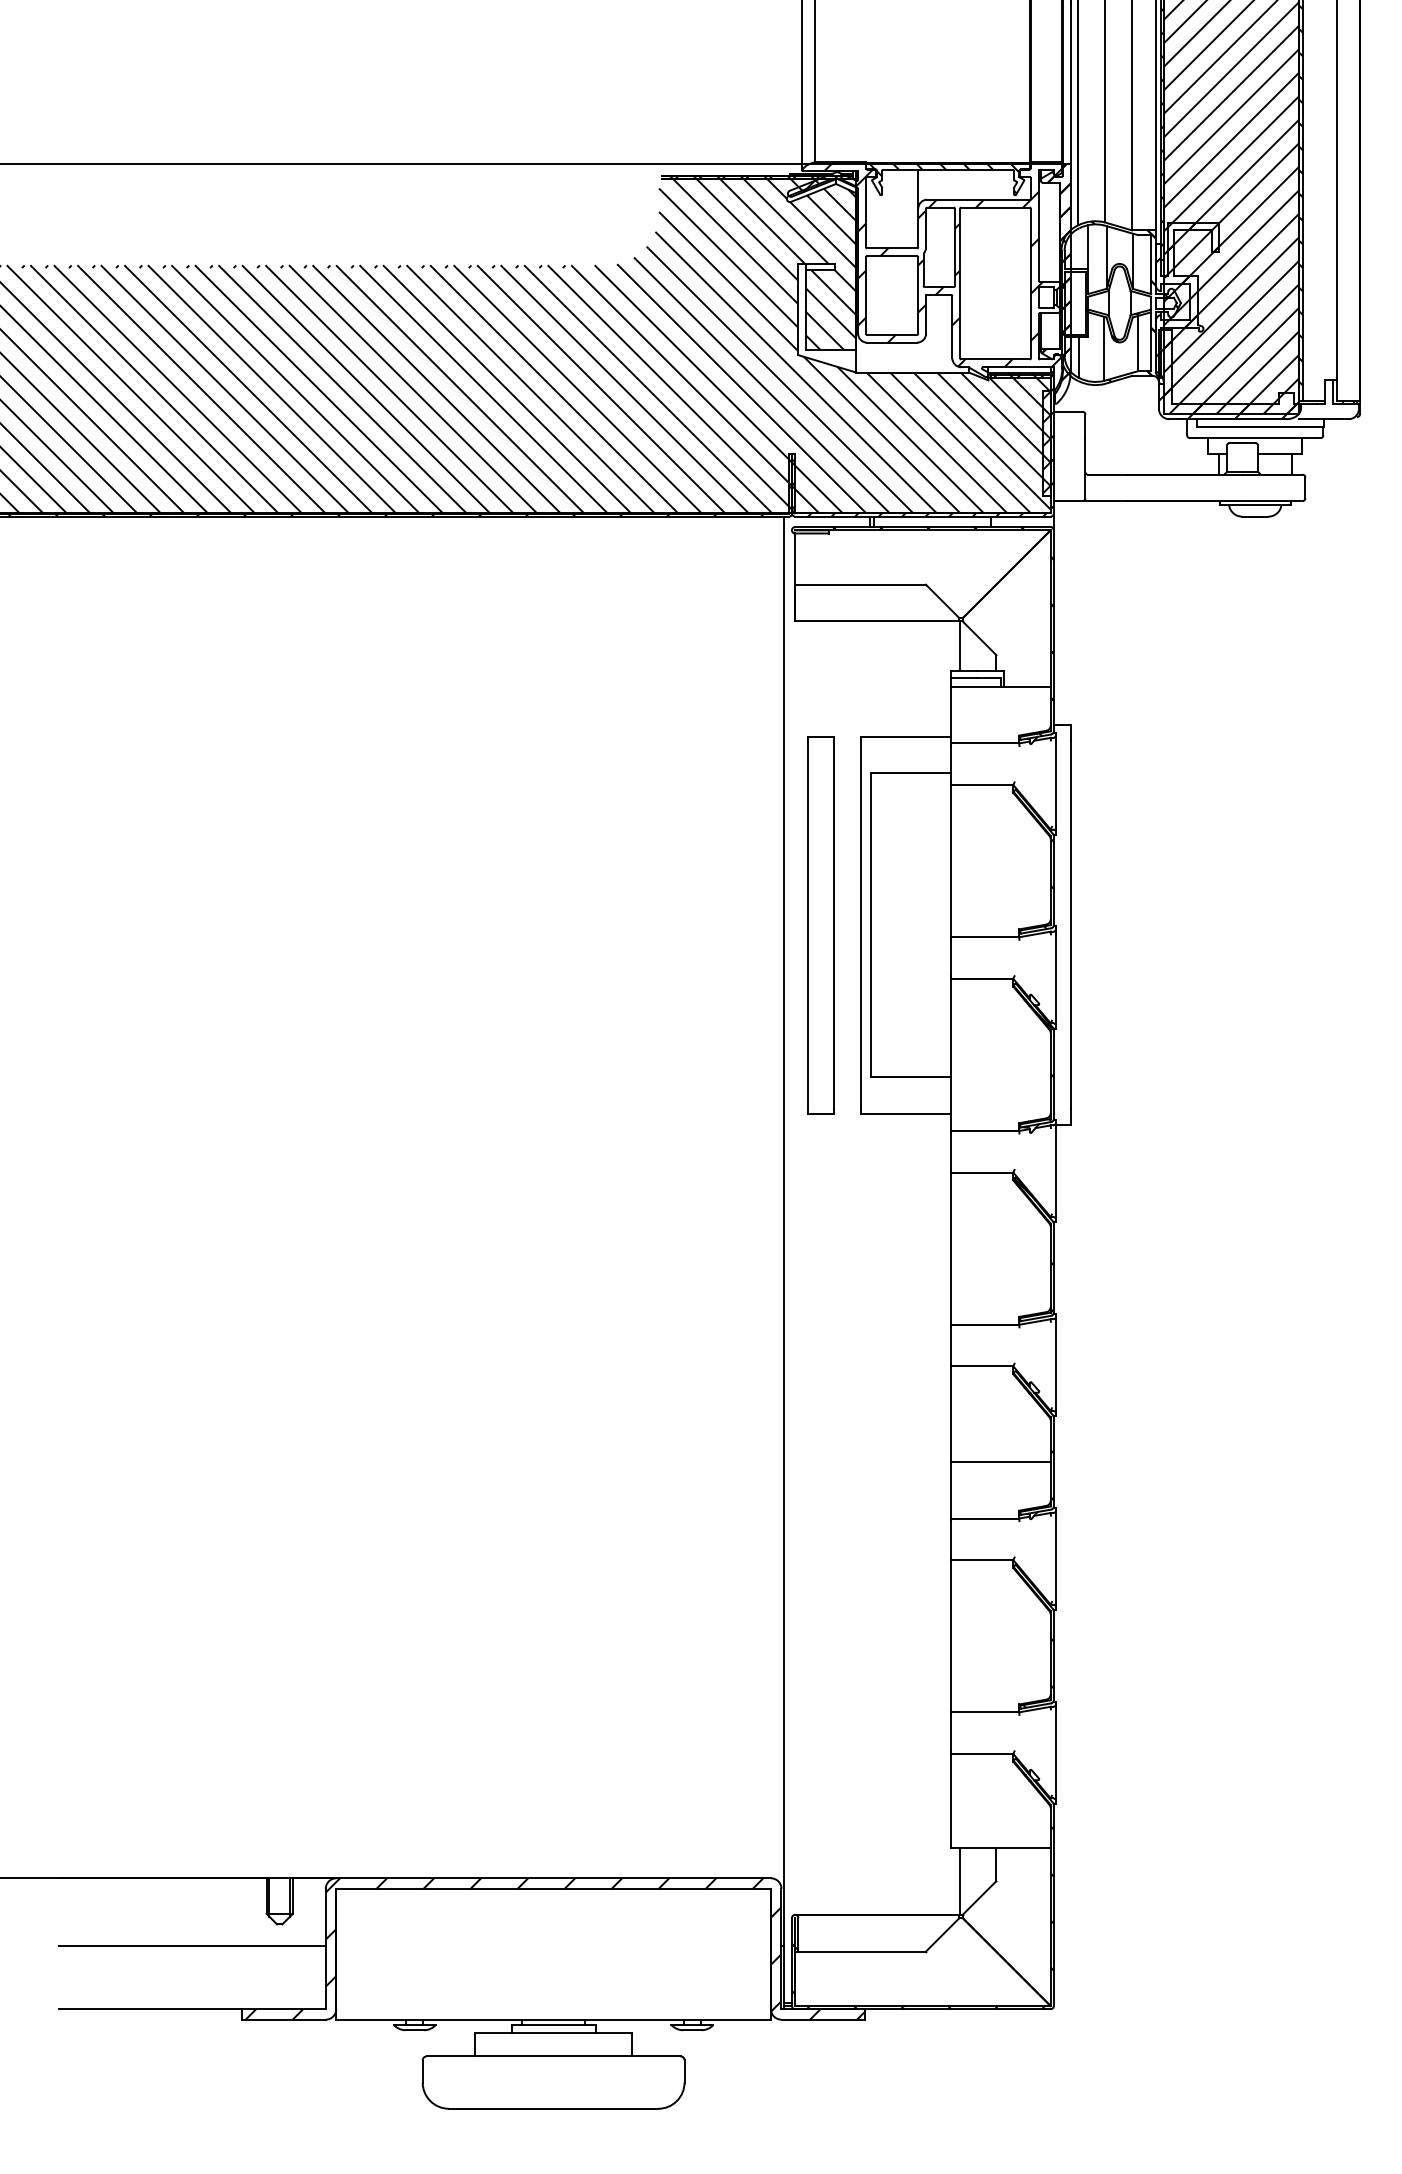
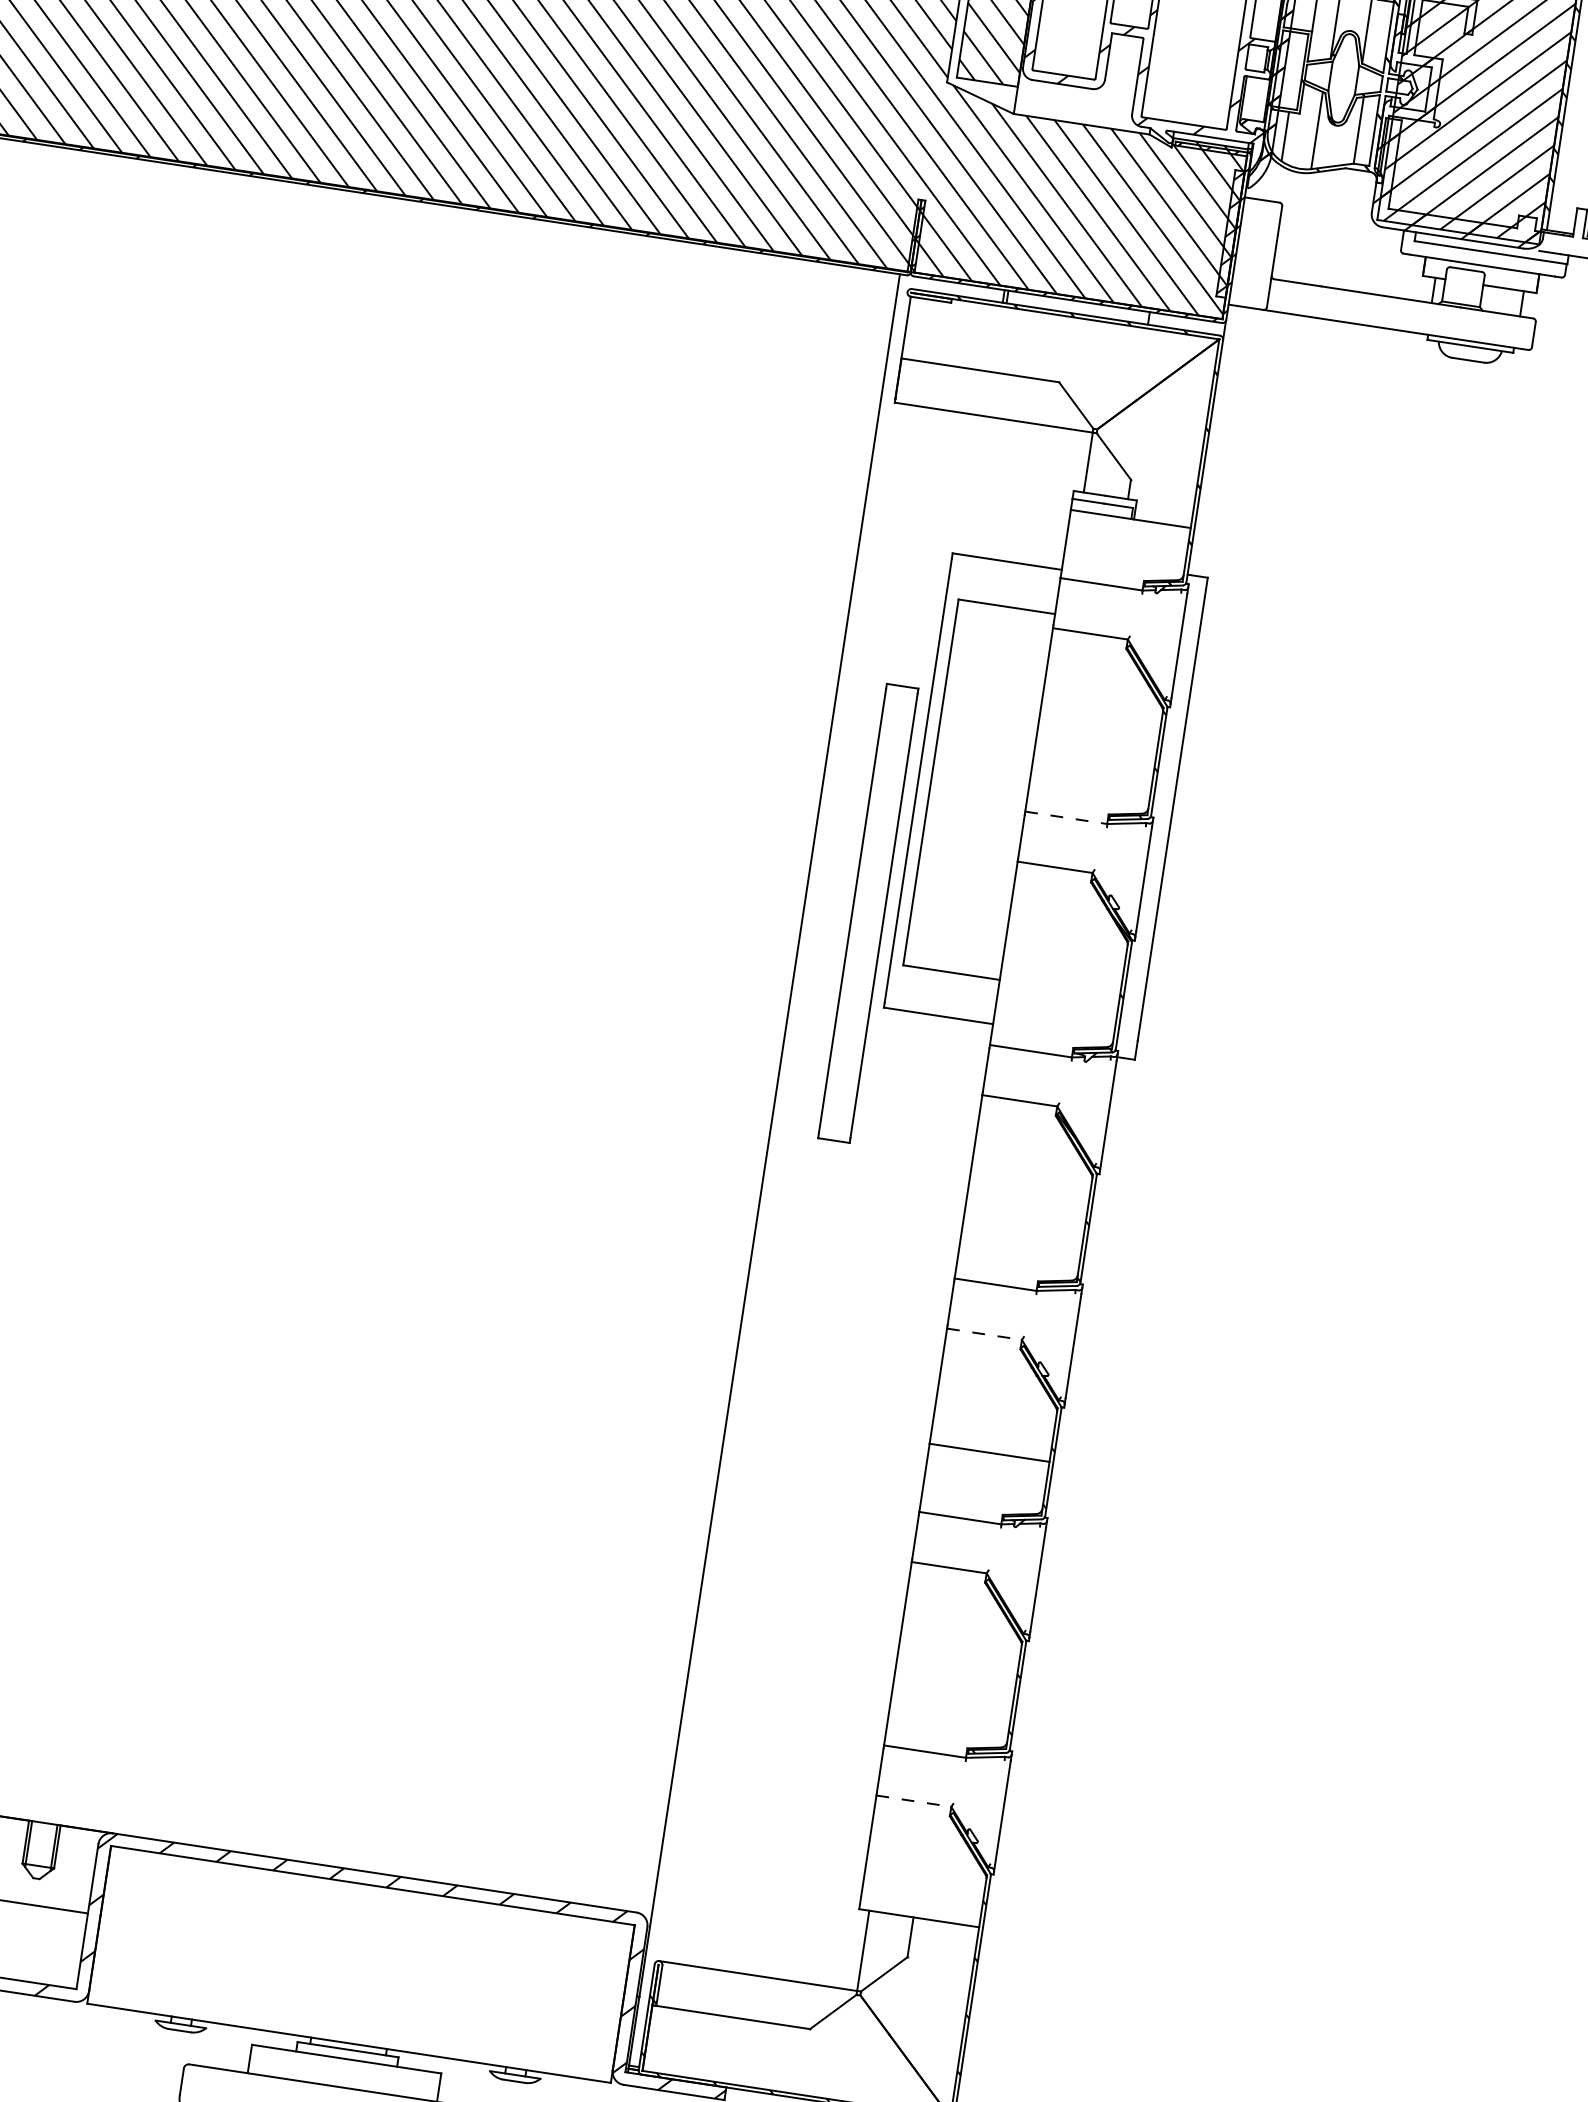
part: (820, 925) -> (867, 913), moved
line: (985, 937) -> (1066, 818), solid -> dashed
line: (982, 1366) -> (984, 1334), solid -> dashed
line: (982, 1753) -> (914, 1800), solid -> dashed

